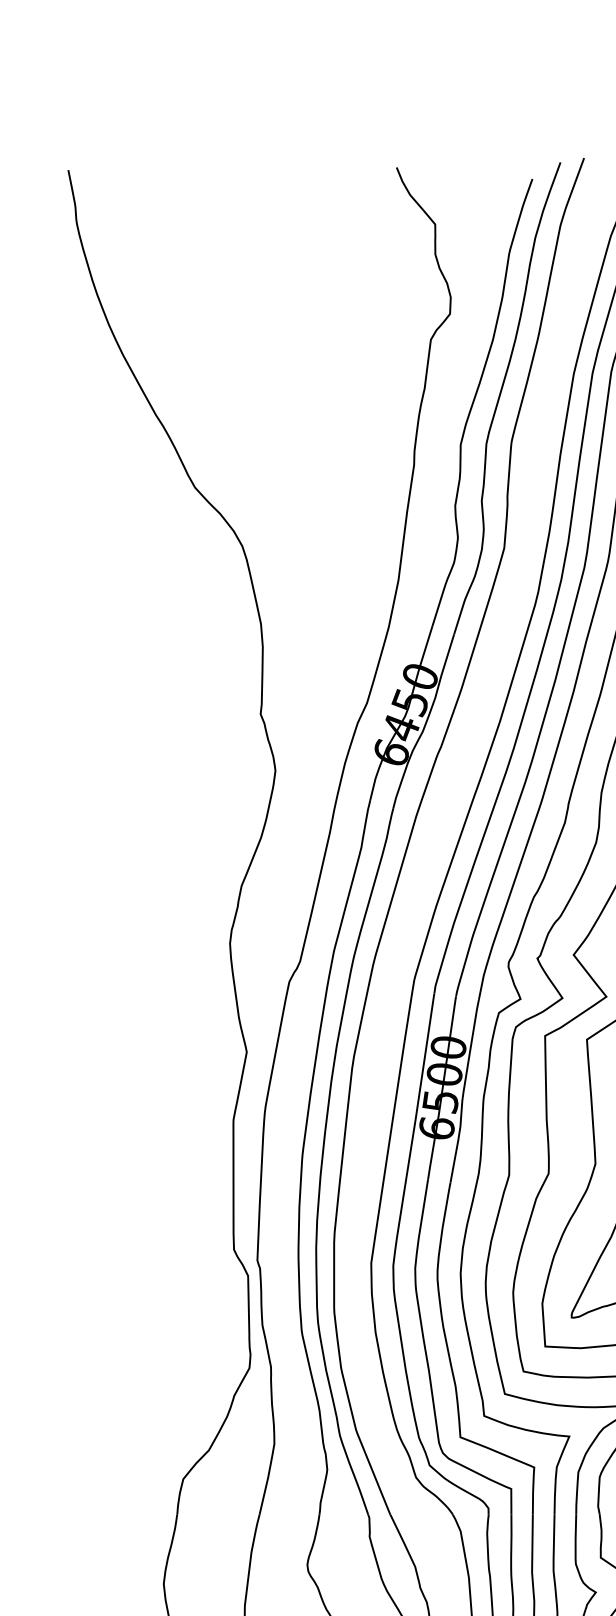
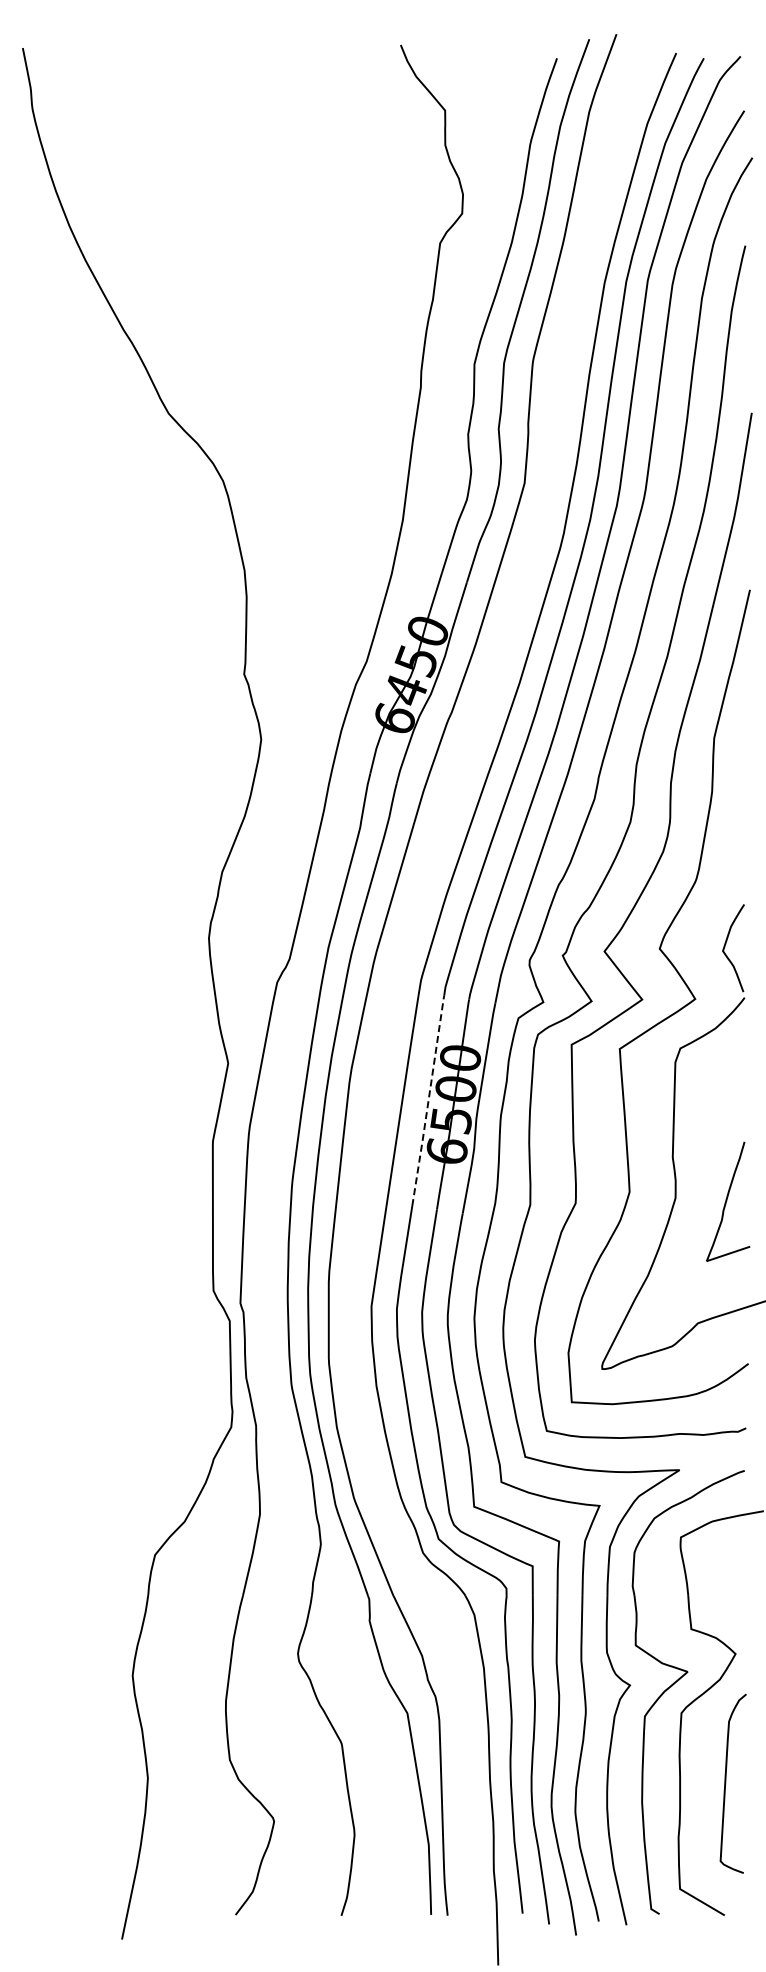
line: (420, 1084) -> (428, 1100), solid -> dashed

